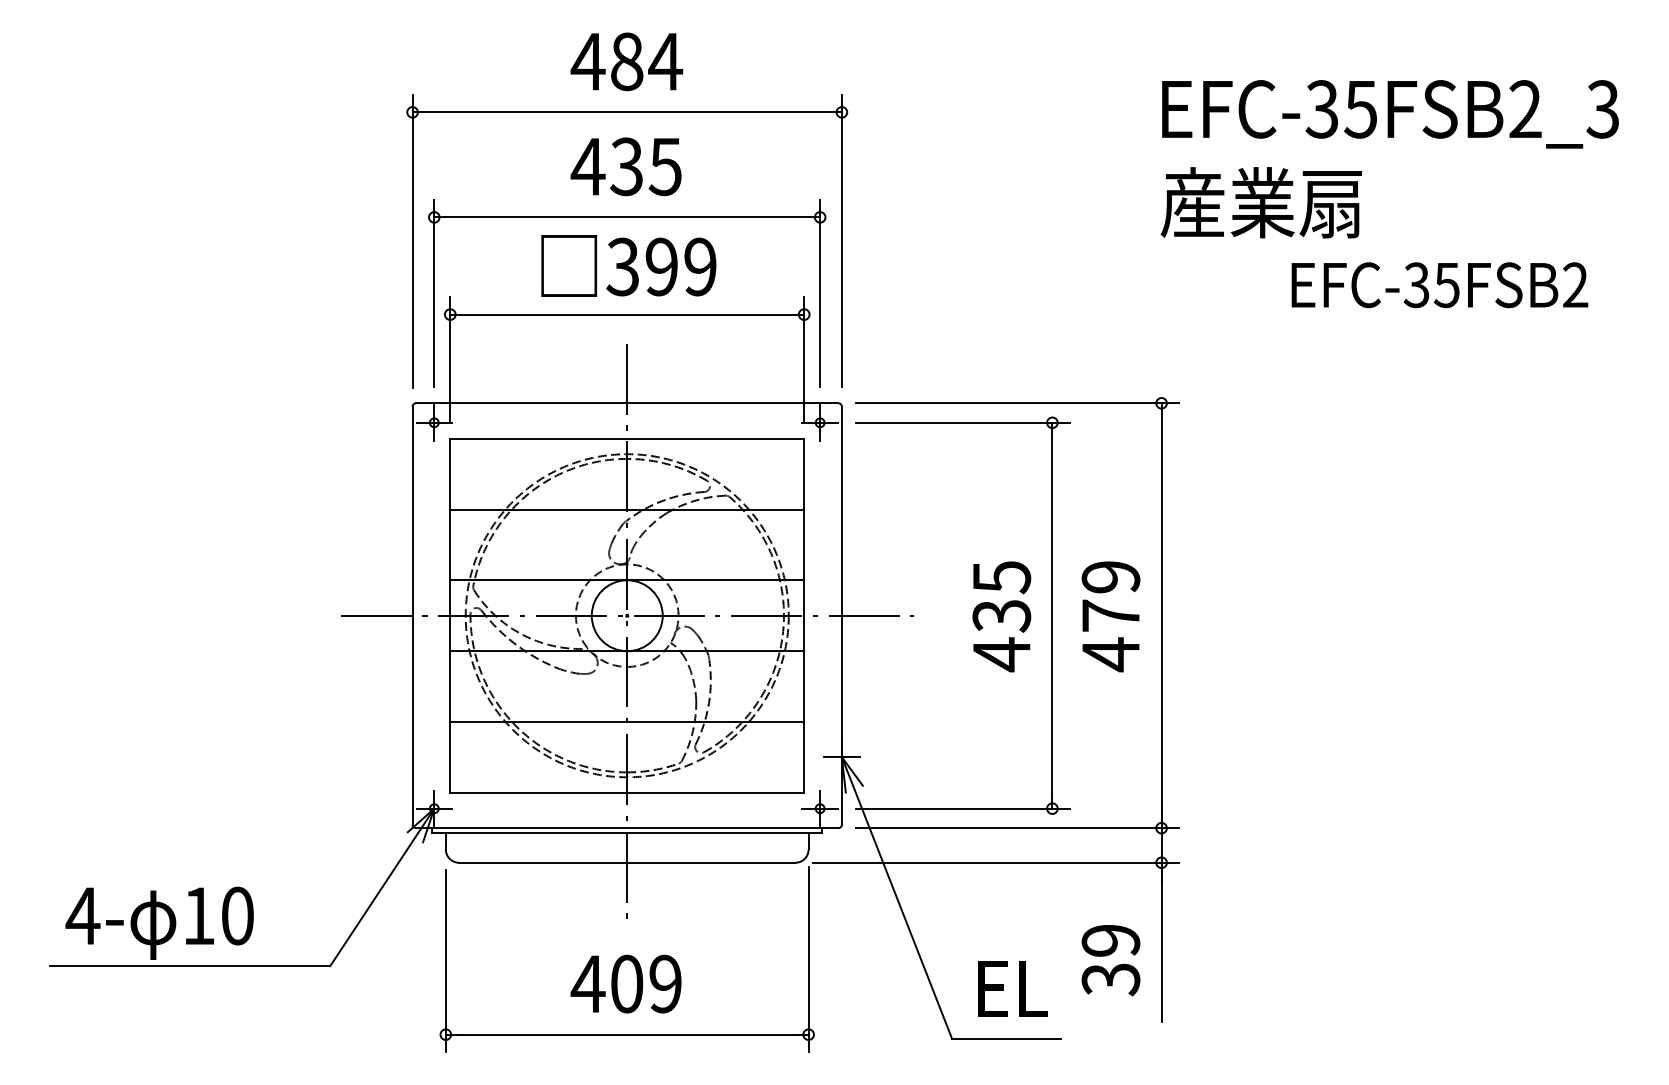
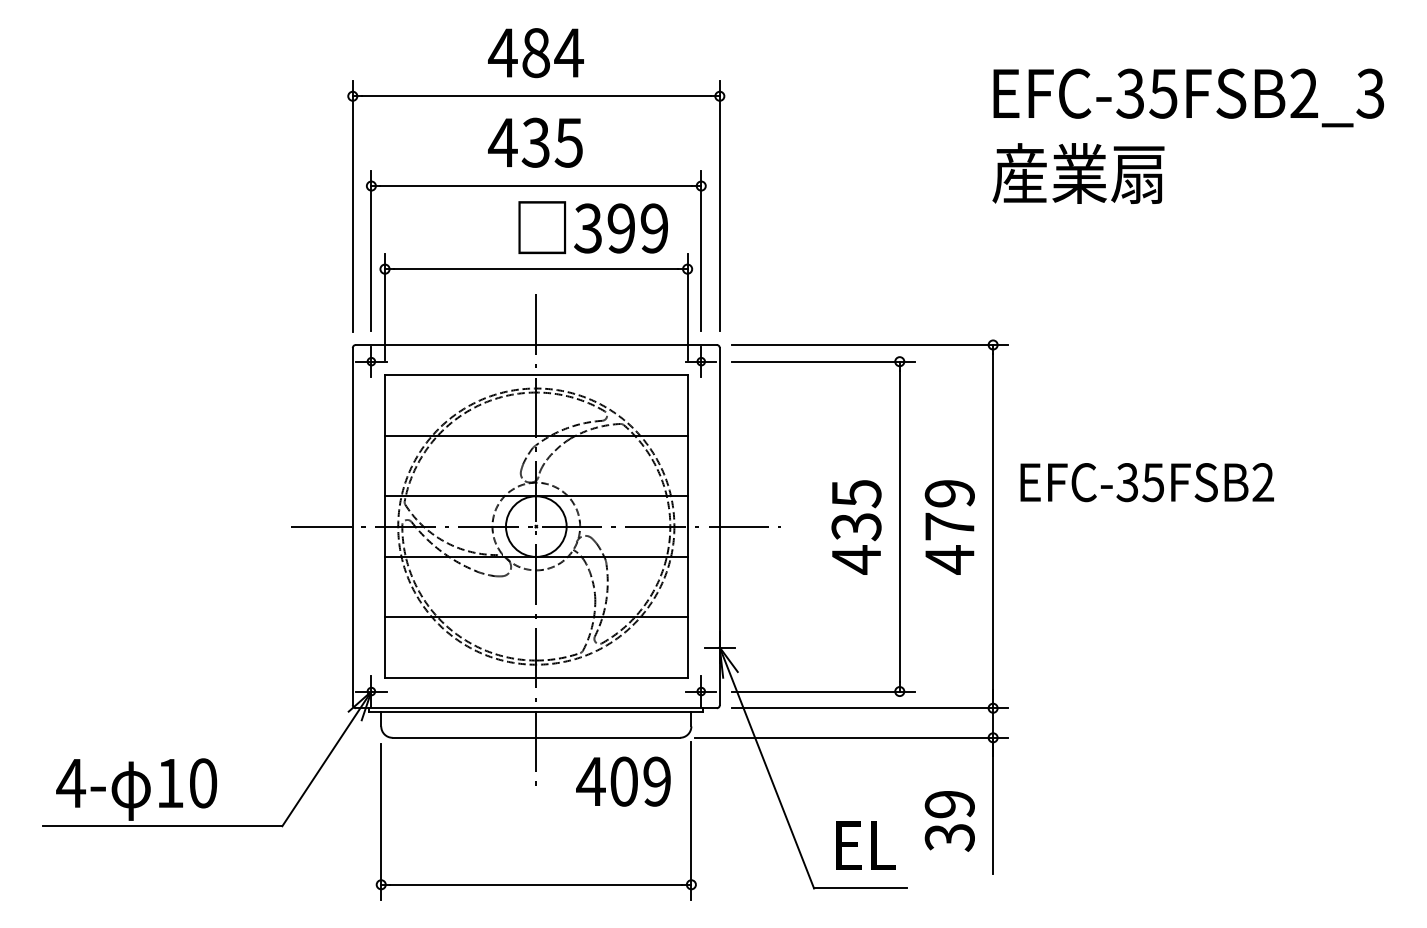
text: (628, 265) -> (592, 227), moved
text: (1439, 285) -> (1146, 482), moved
text: (625, 983) -> (622, 781), moved

